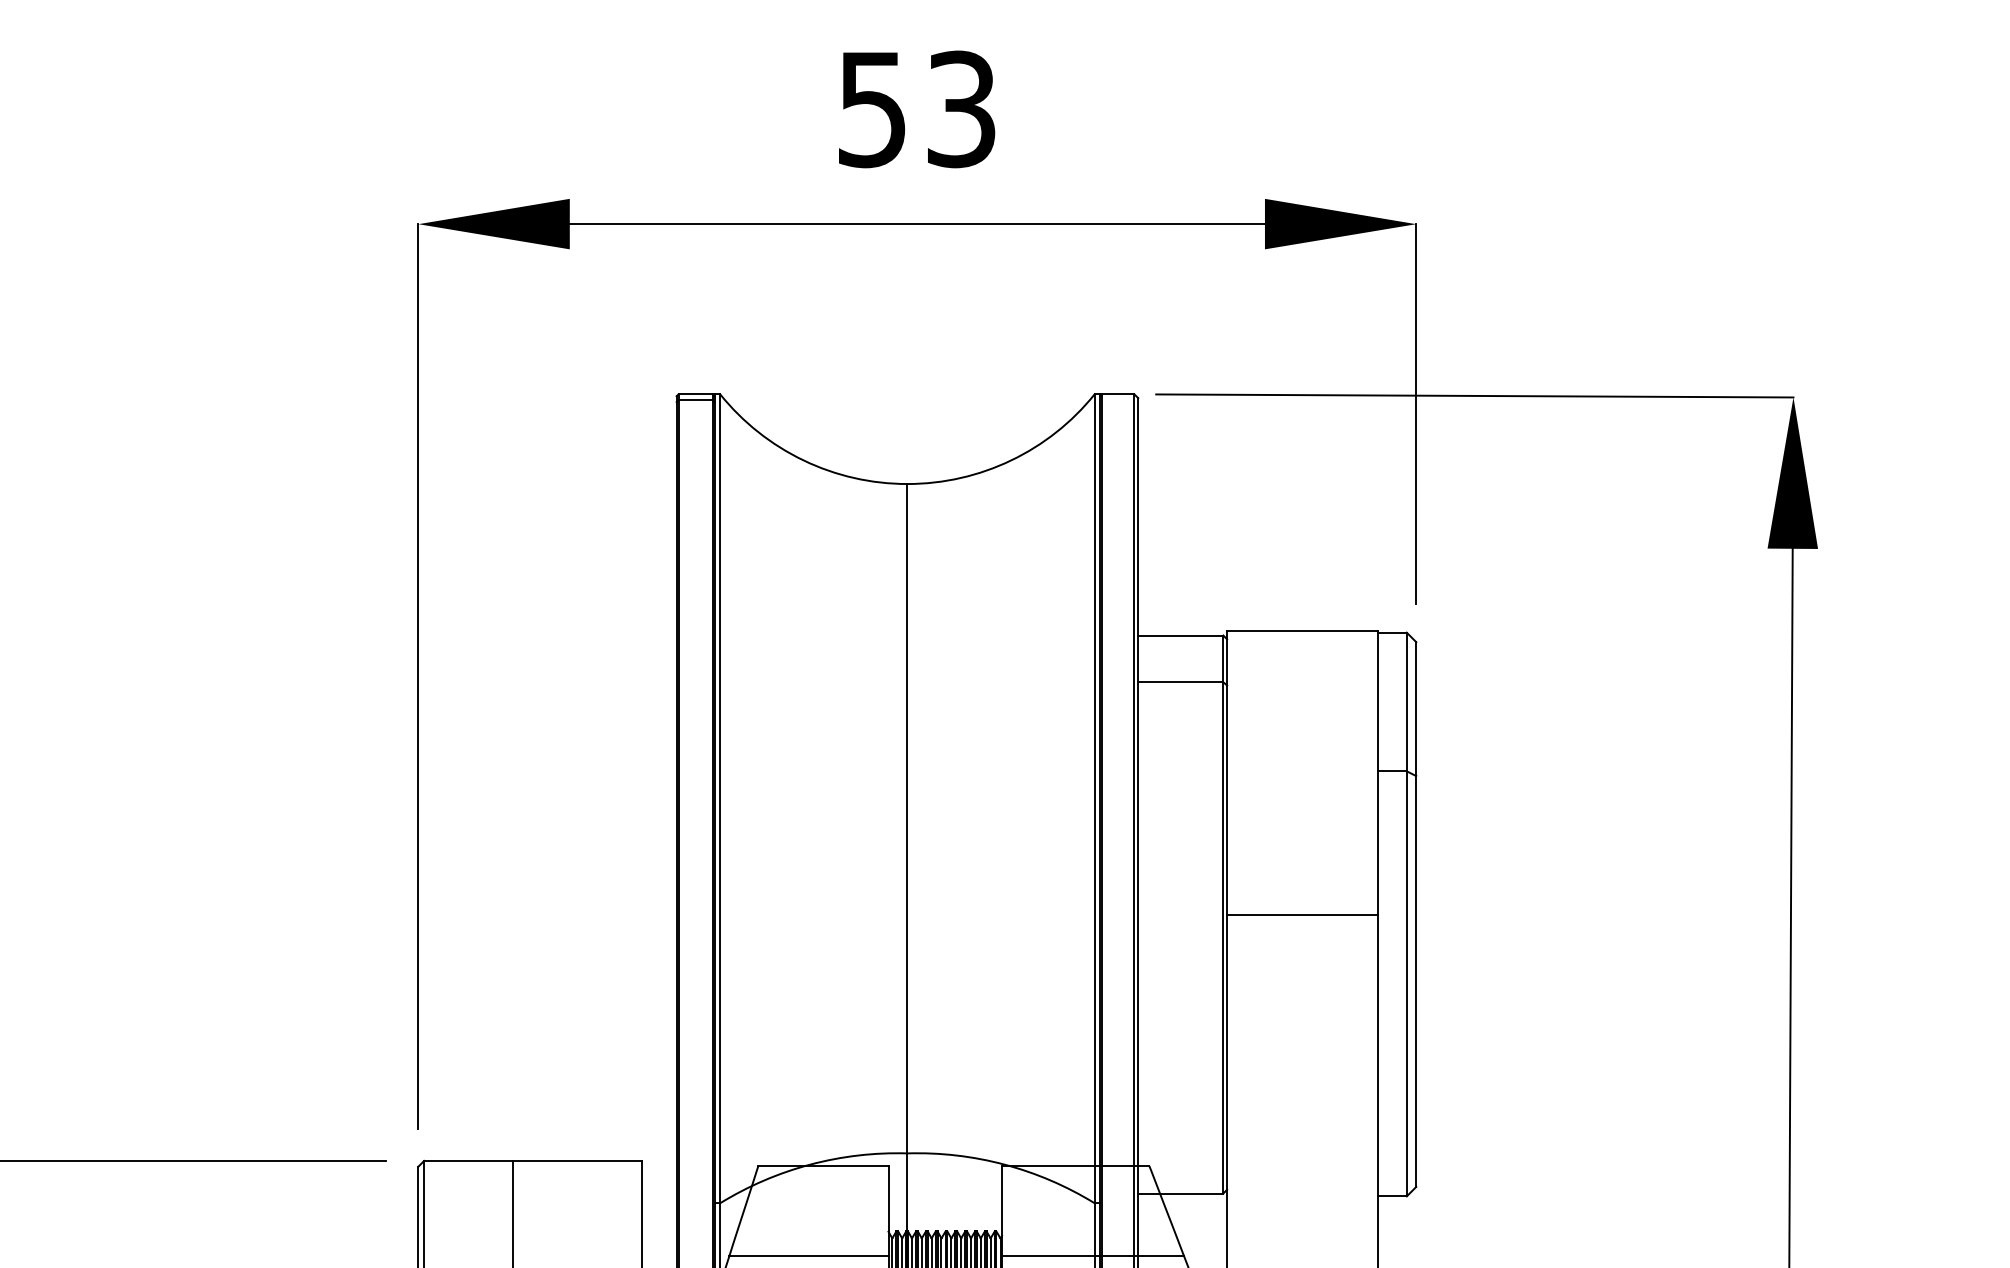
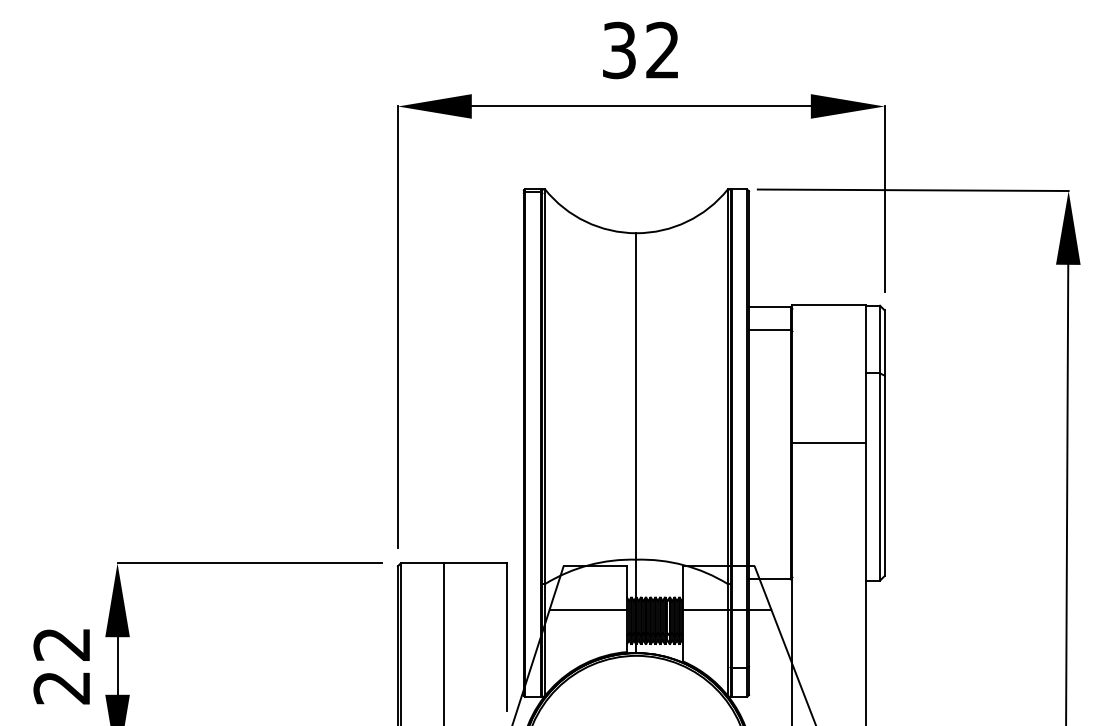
text: (917, 109) -> (641, 50), 53 -> 32

